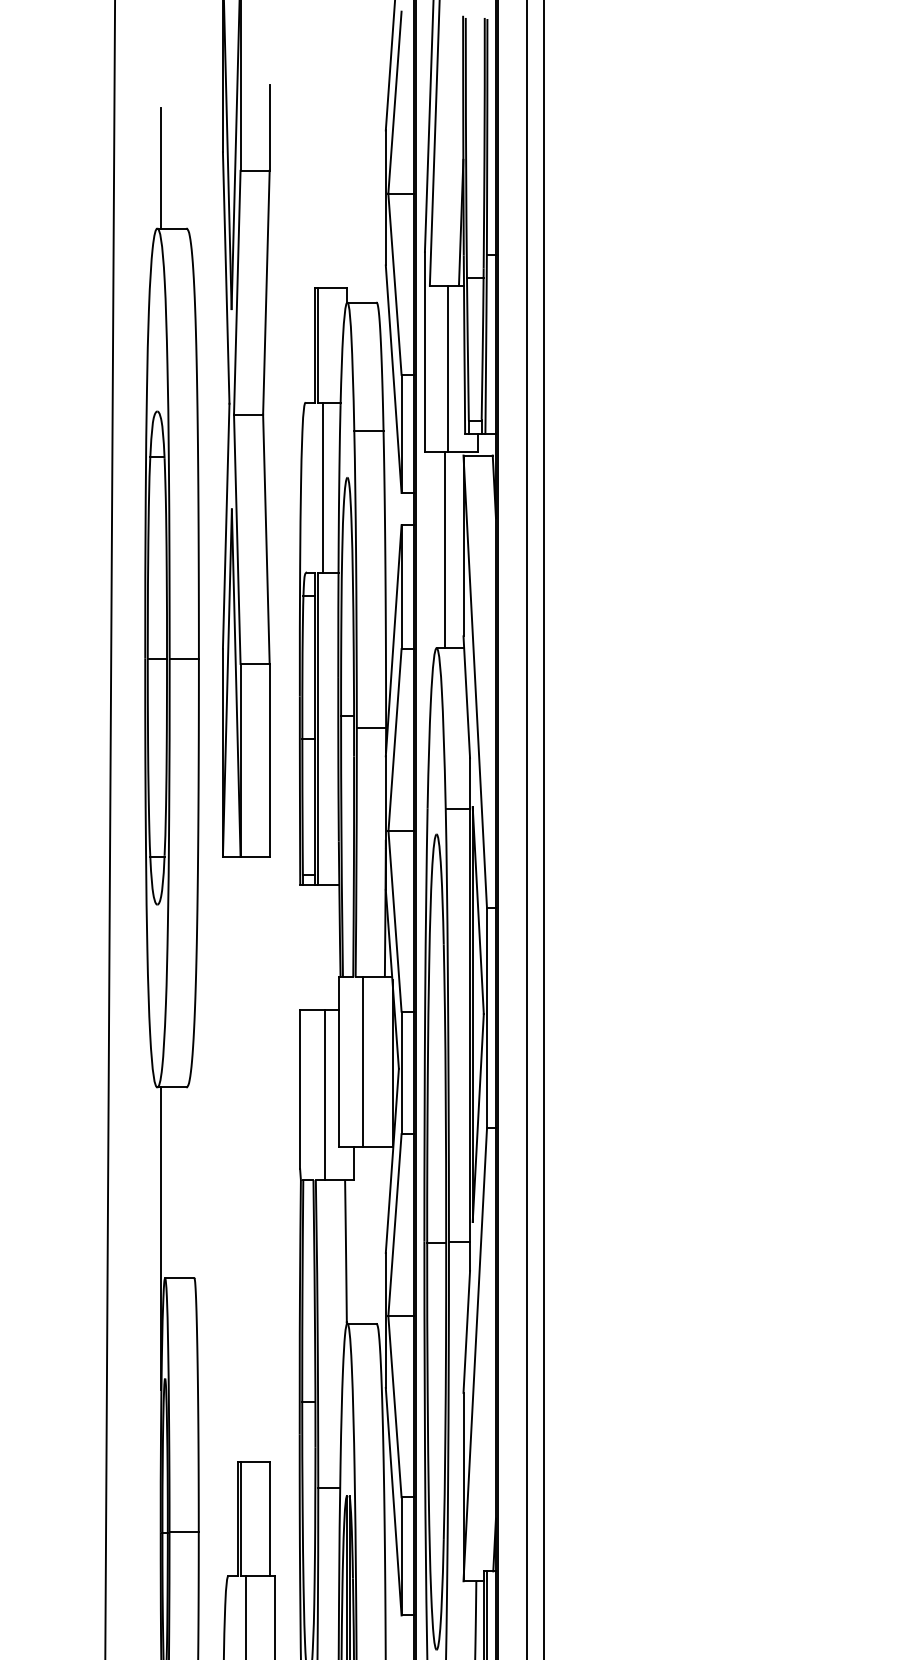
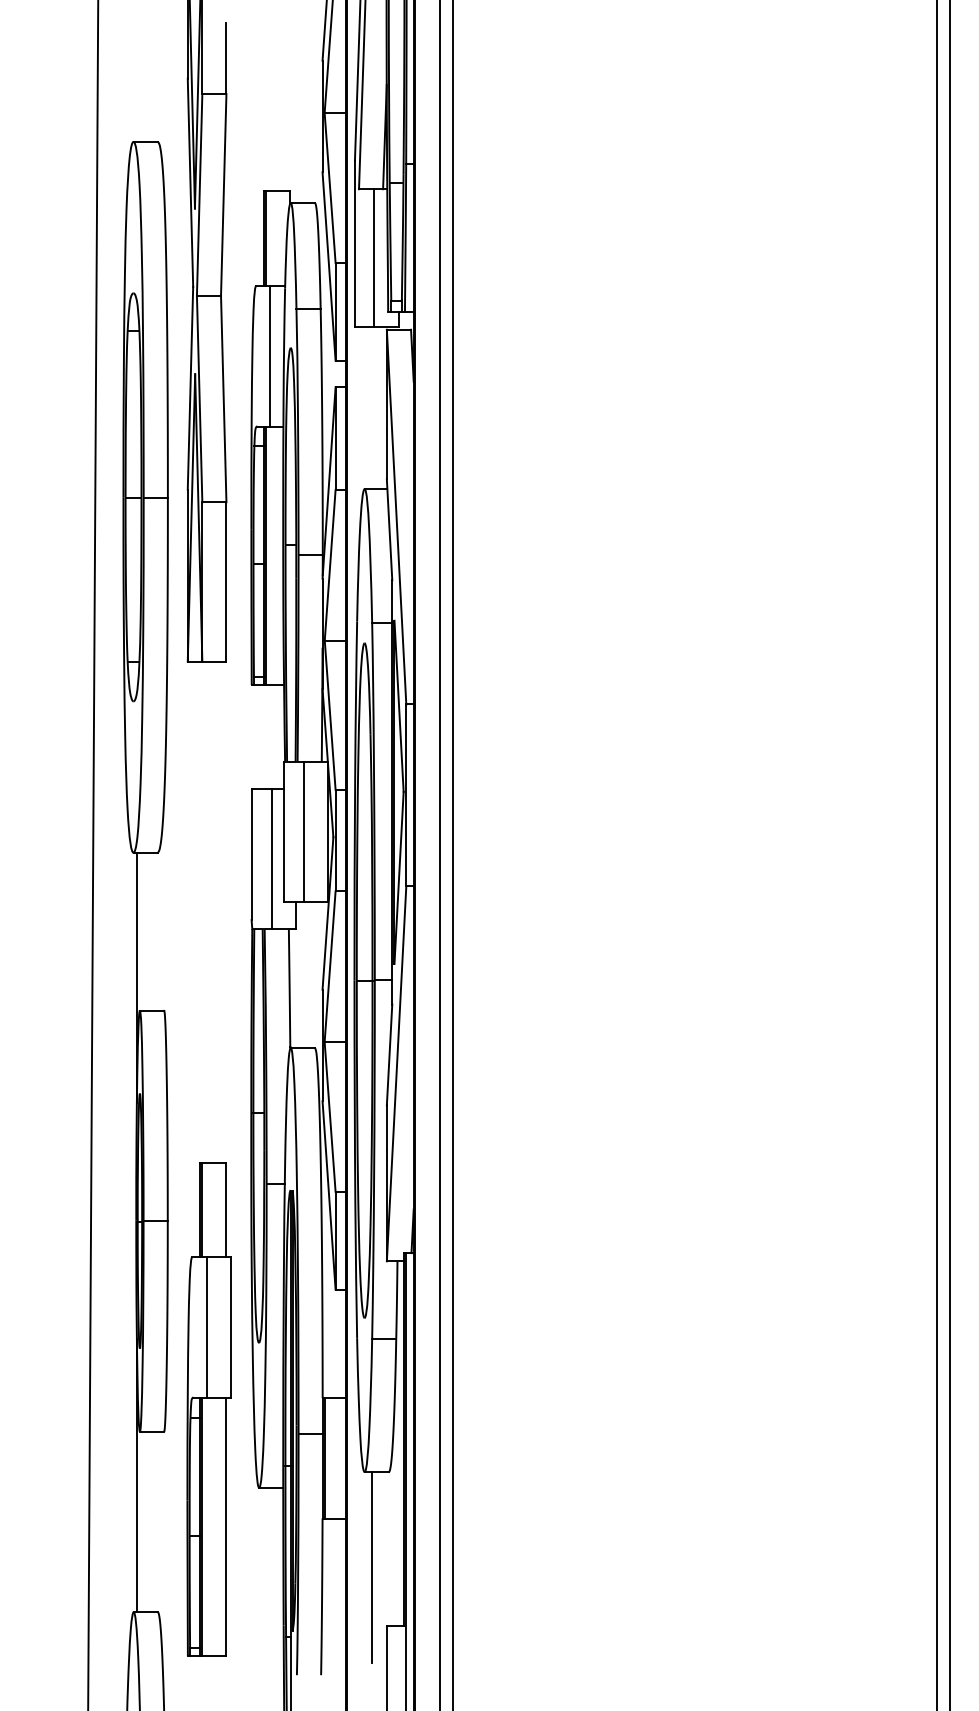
line: (160, 167) -> (136, 91), removed
line: (444, 550) -> (371, 408), removed

